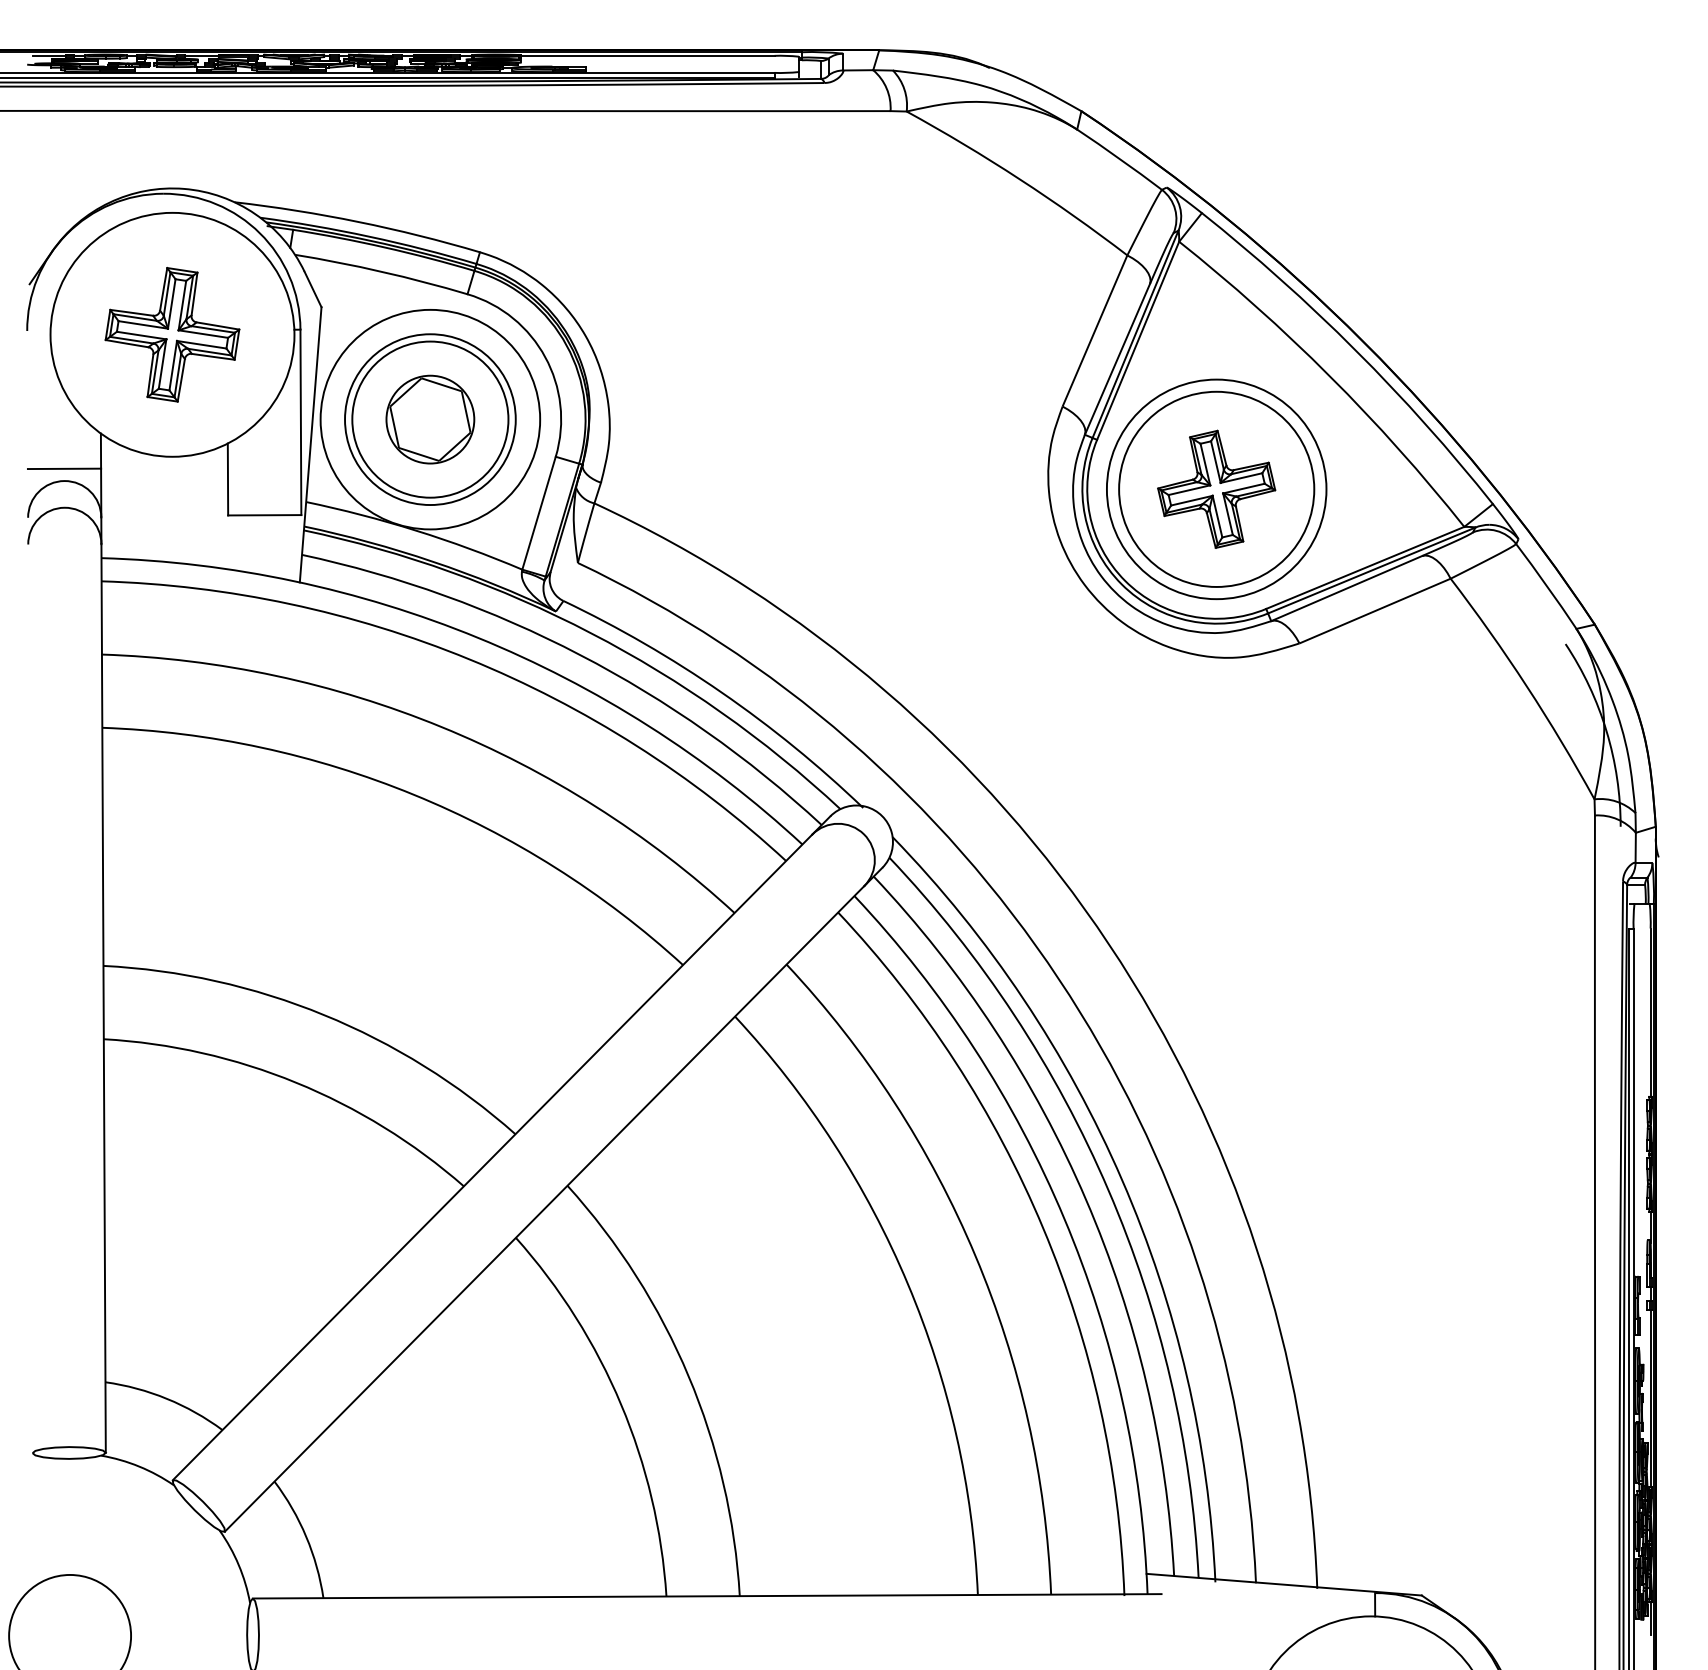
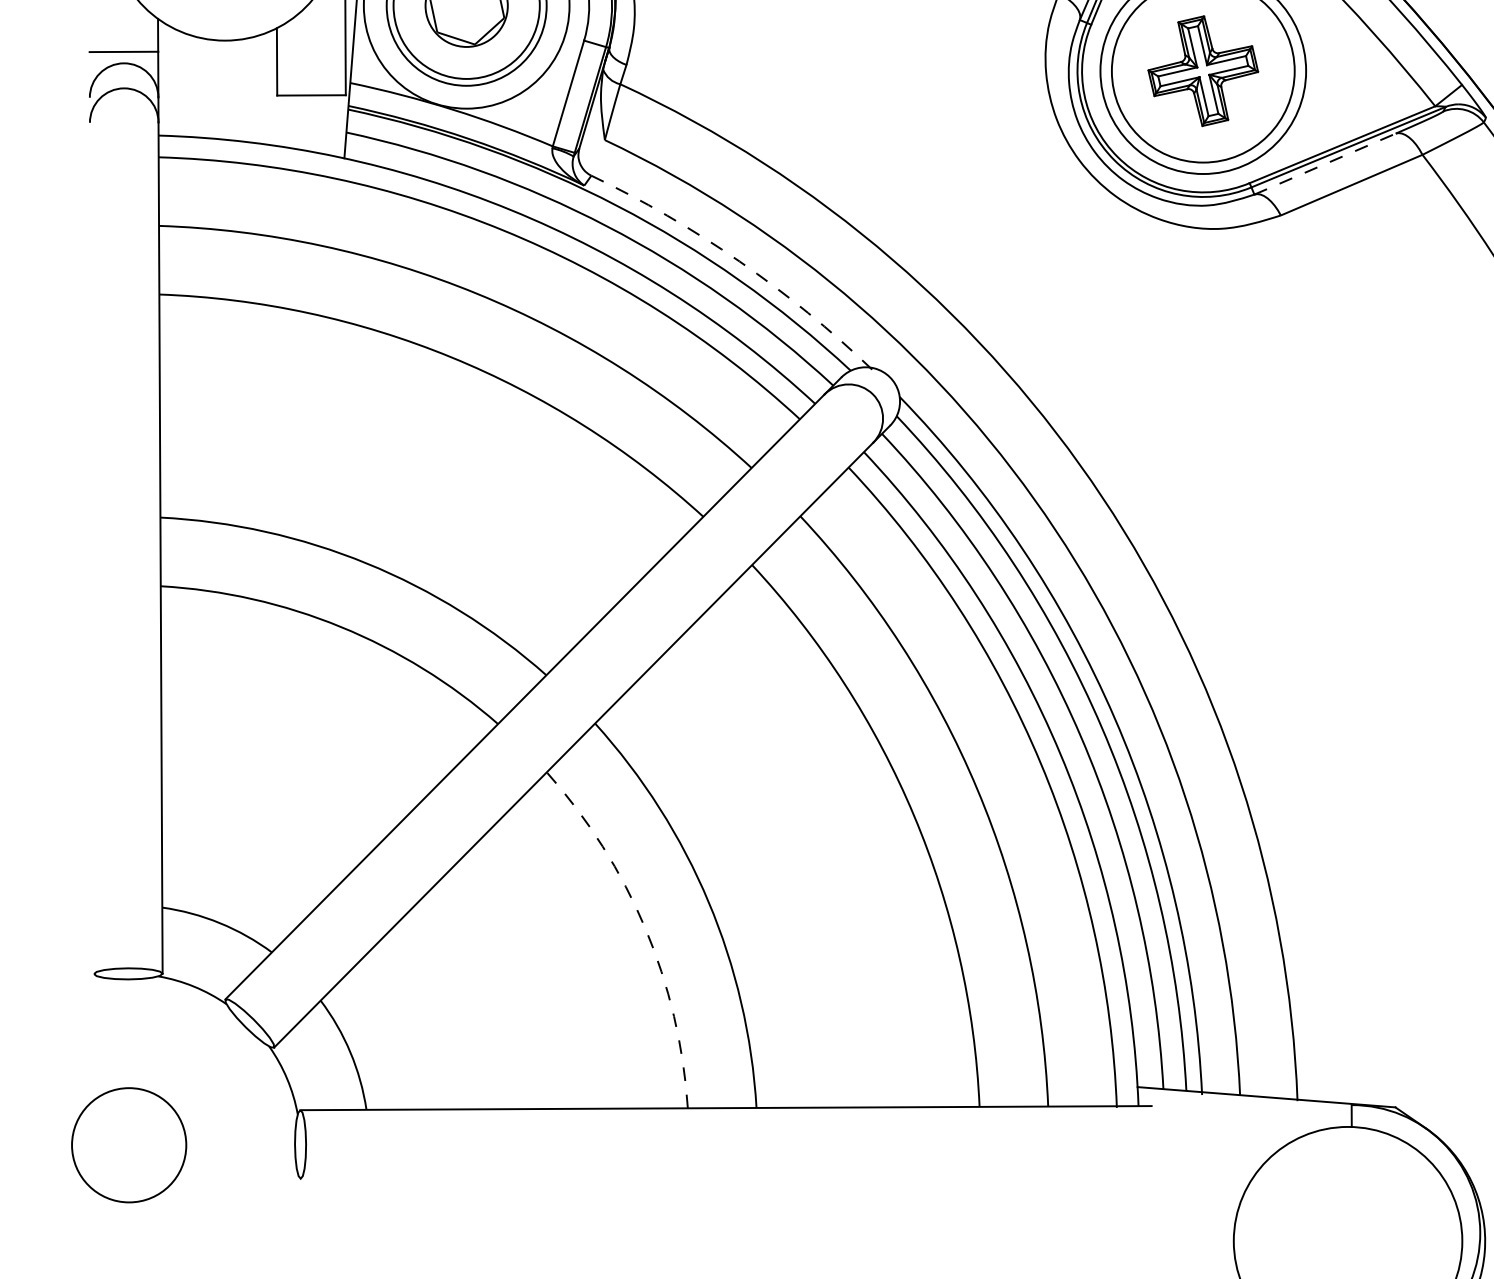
line: (1347, 588) -> (1325, 164), solid -> dashed
arc: (721, 692) -> (739, 261), solid -> dashed
arc: (621, 1404) -> (645, 928), solid -> dashed

